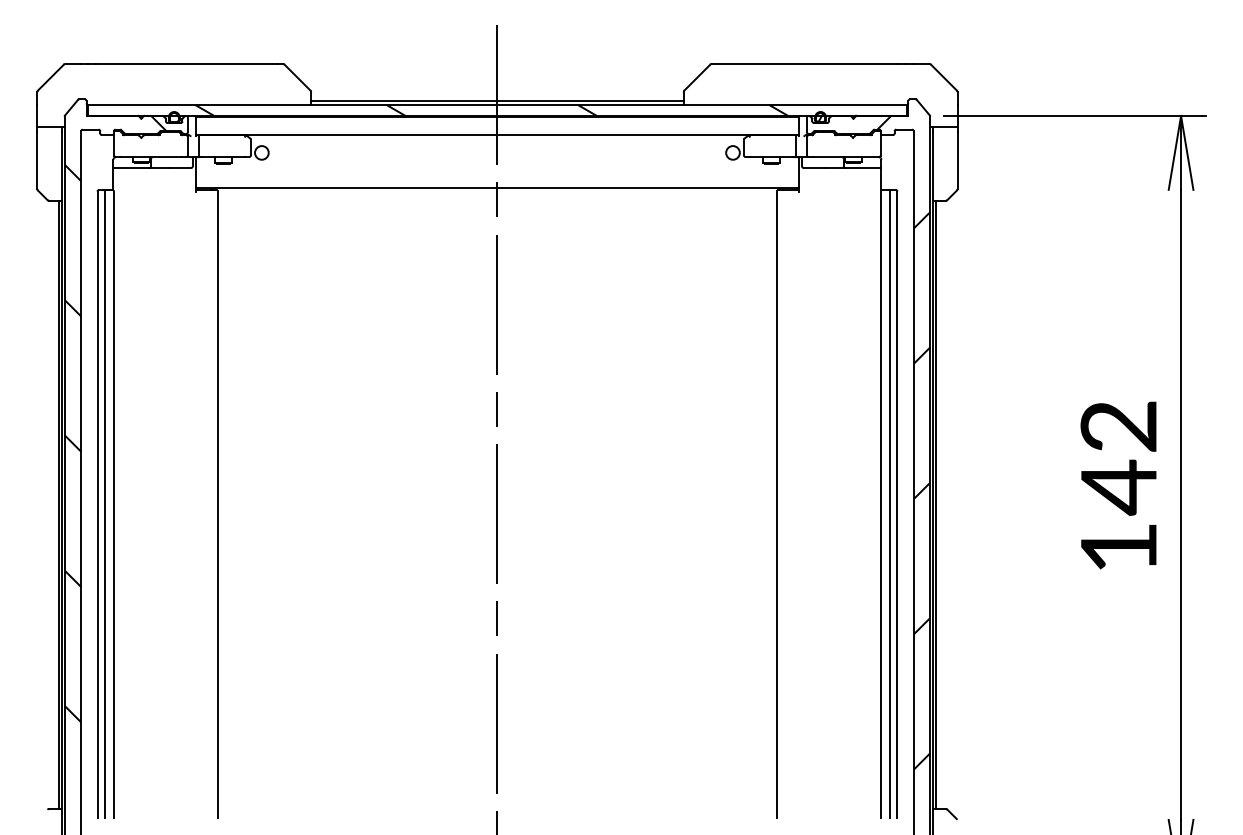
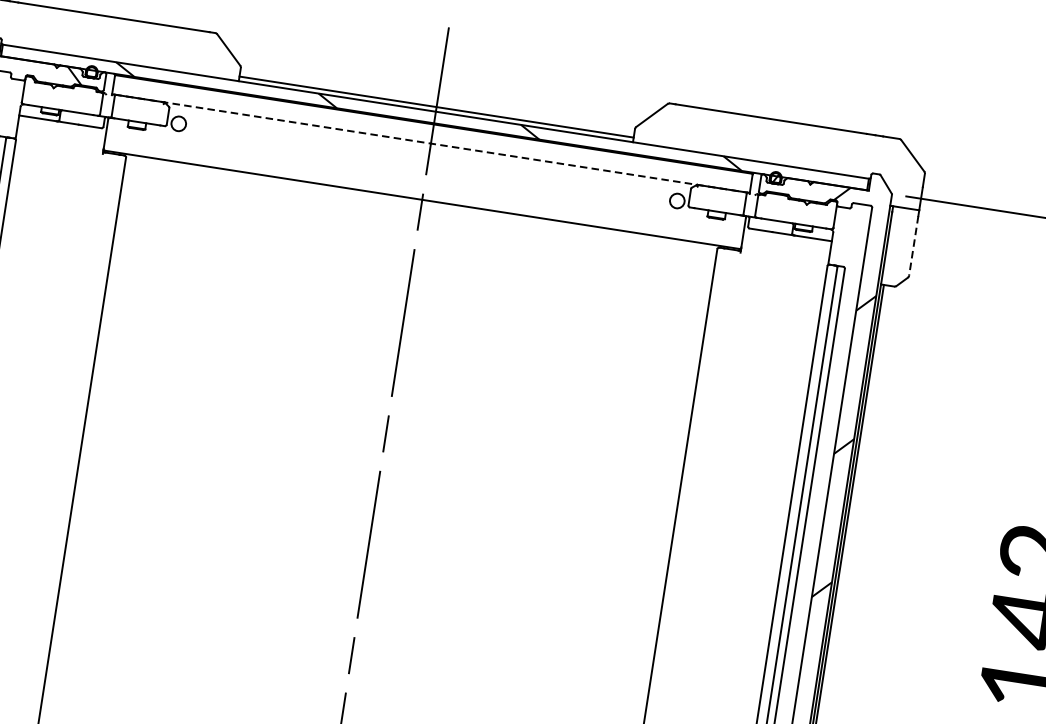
line: (497, 135) -> (430, 144), solid -> dashed
line: (957, 161) -> (913, 246), solid -> dashed

